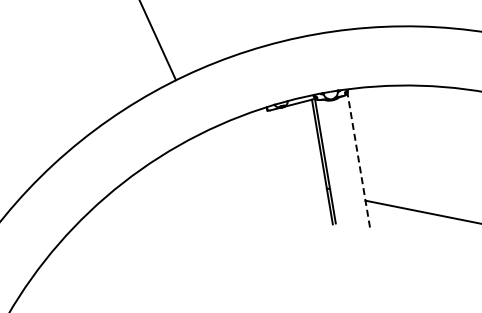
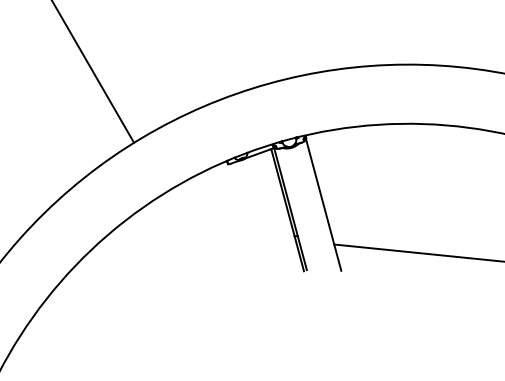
line: (358, 159) -> (323, 204), dashed -> solid

